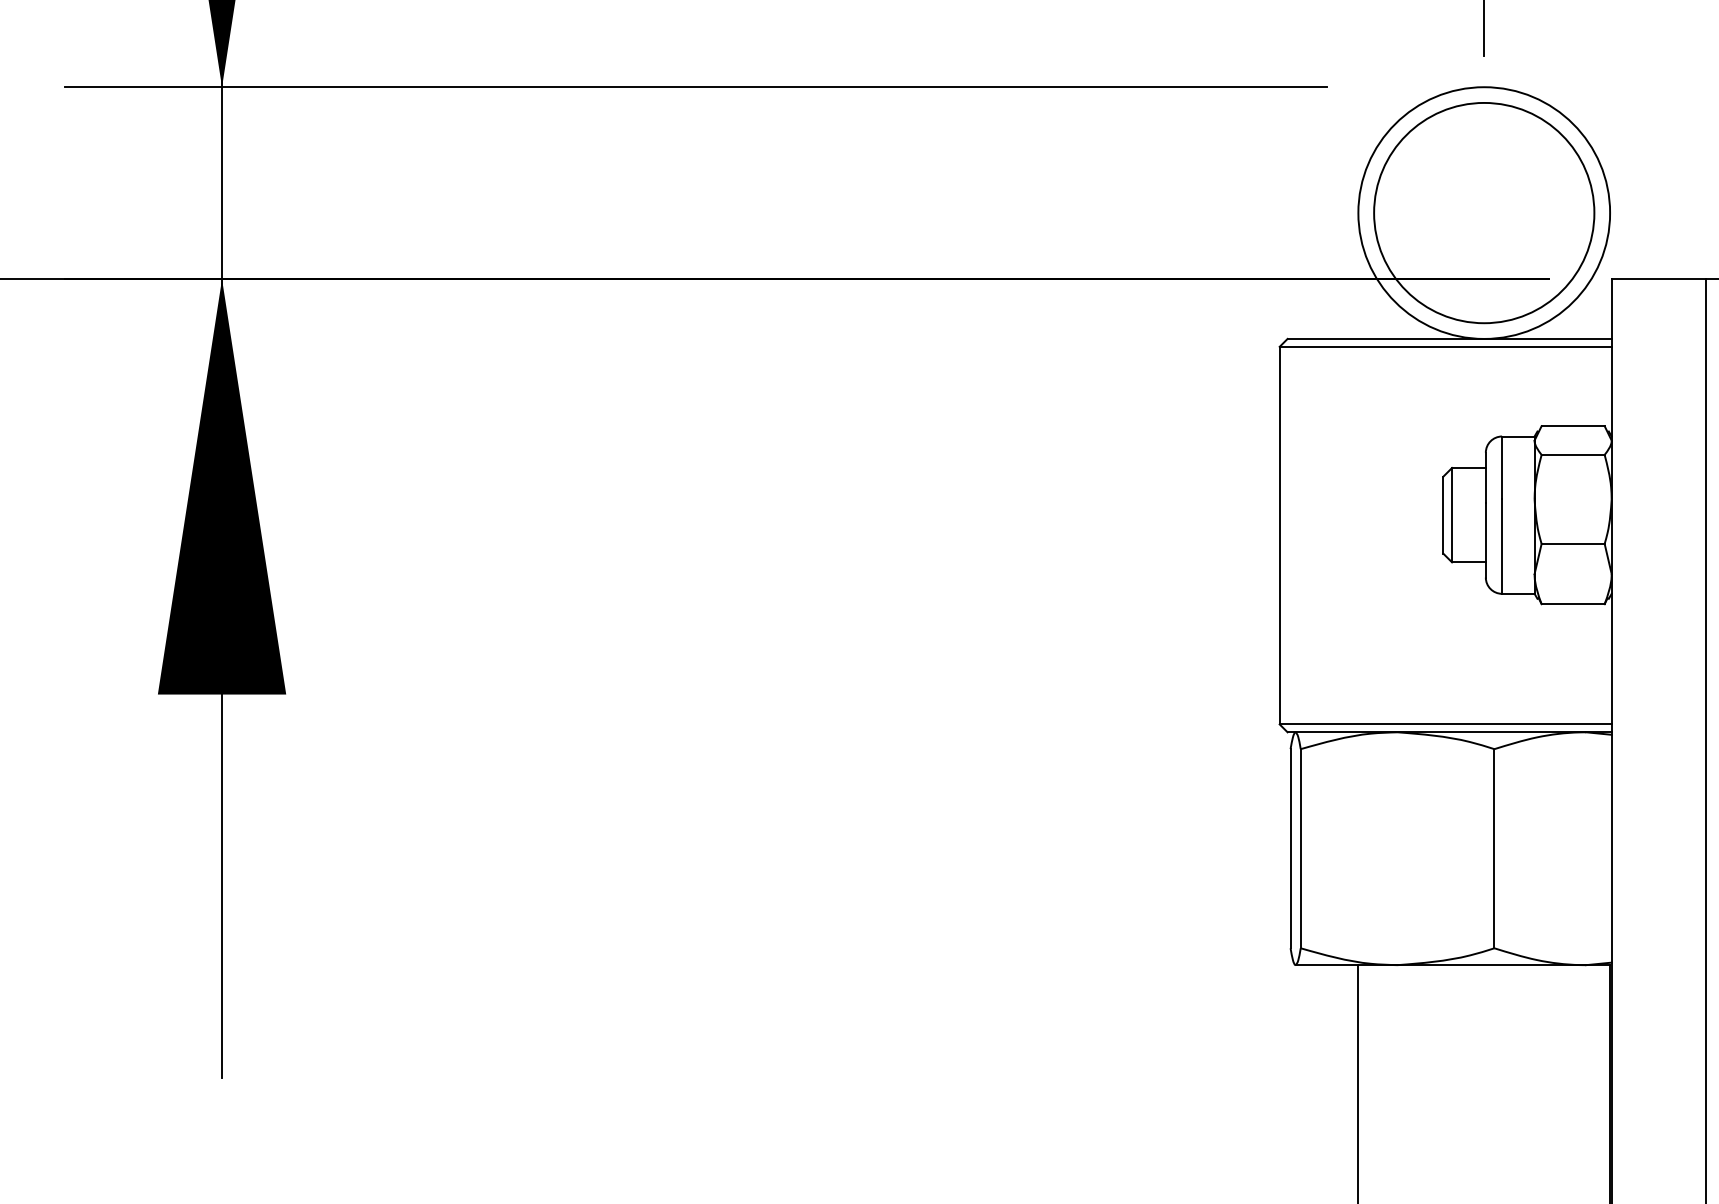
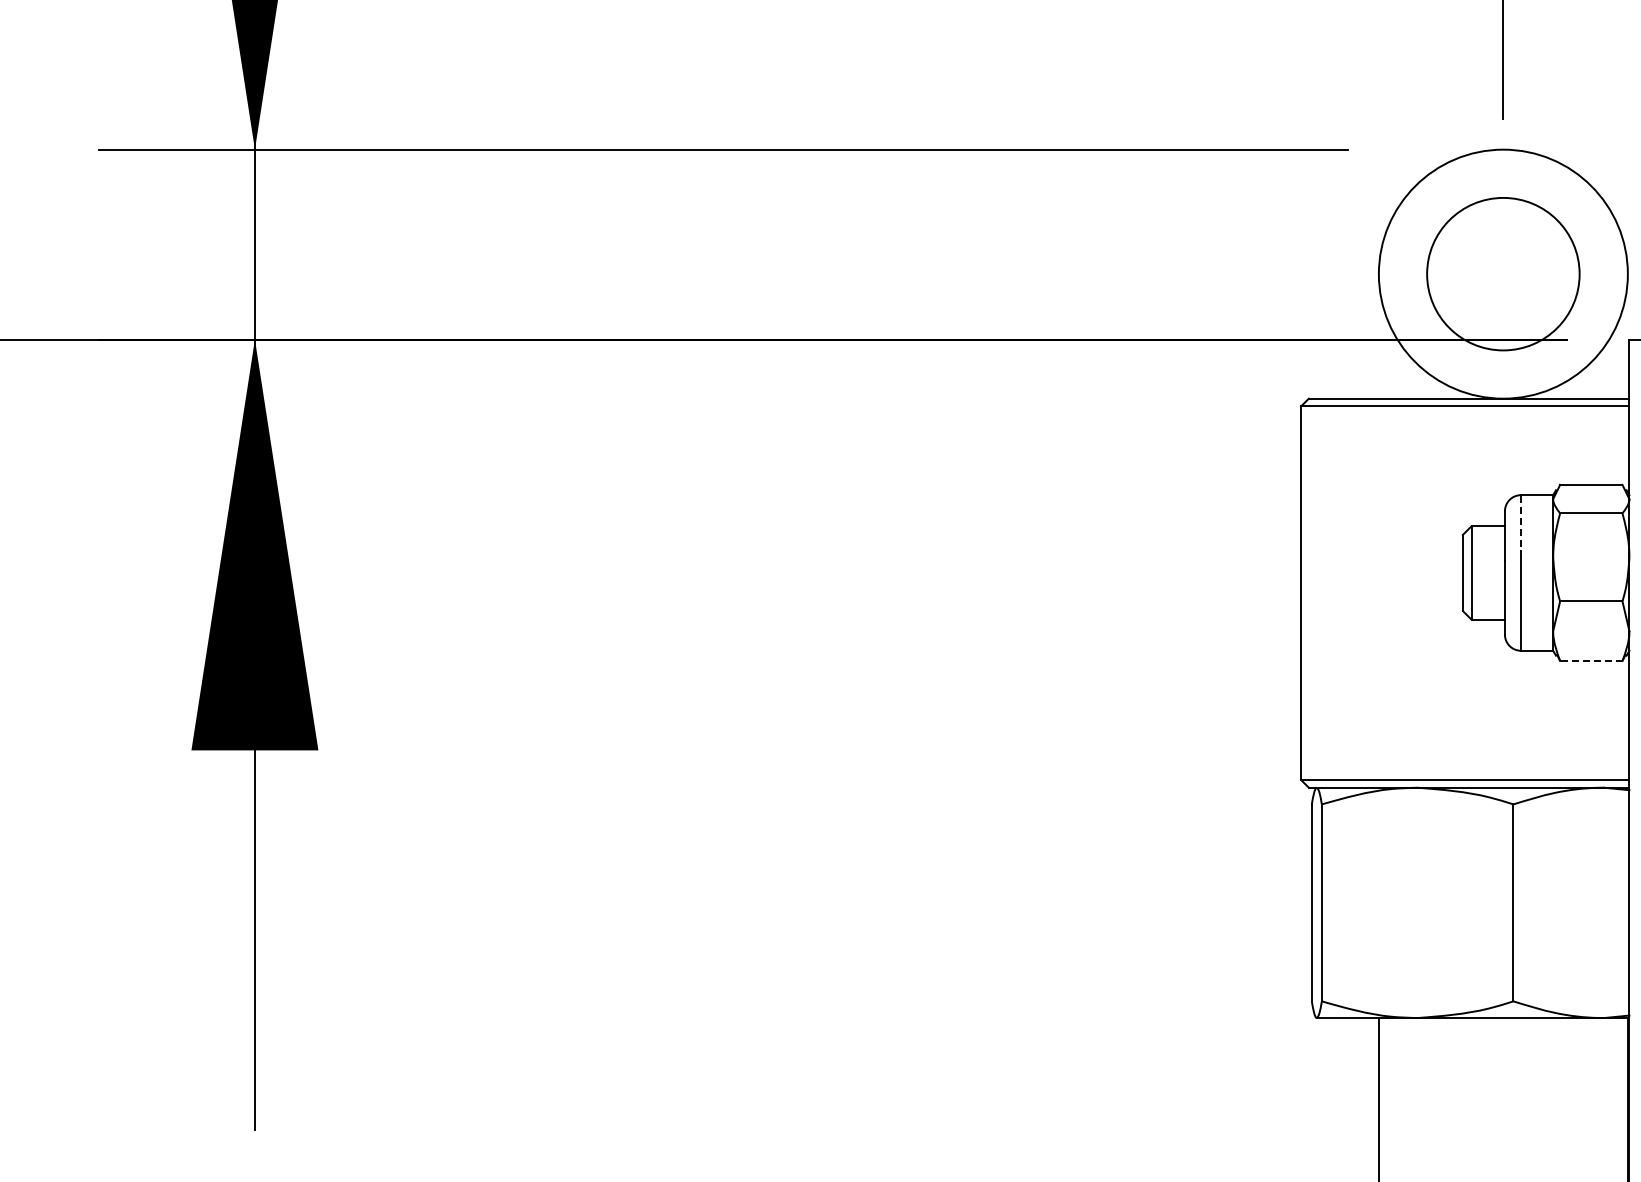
circle: (1484, 212) -> (1503, 273), size x0.7
line: (1502, 467) -> (1521, 525), solid -> dashed
line: (1573, 604) -> (1591, 661), solid -> dashed

